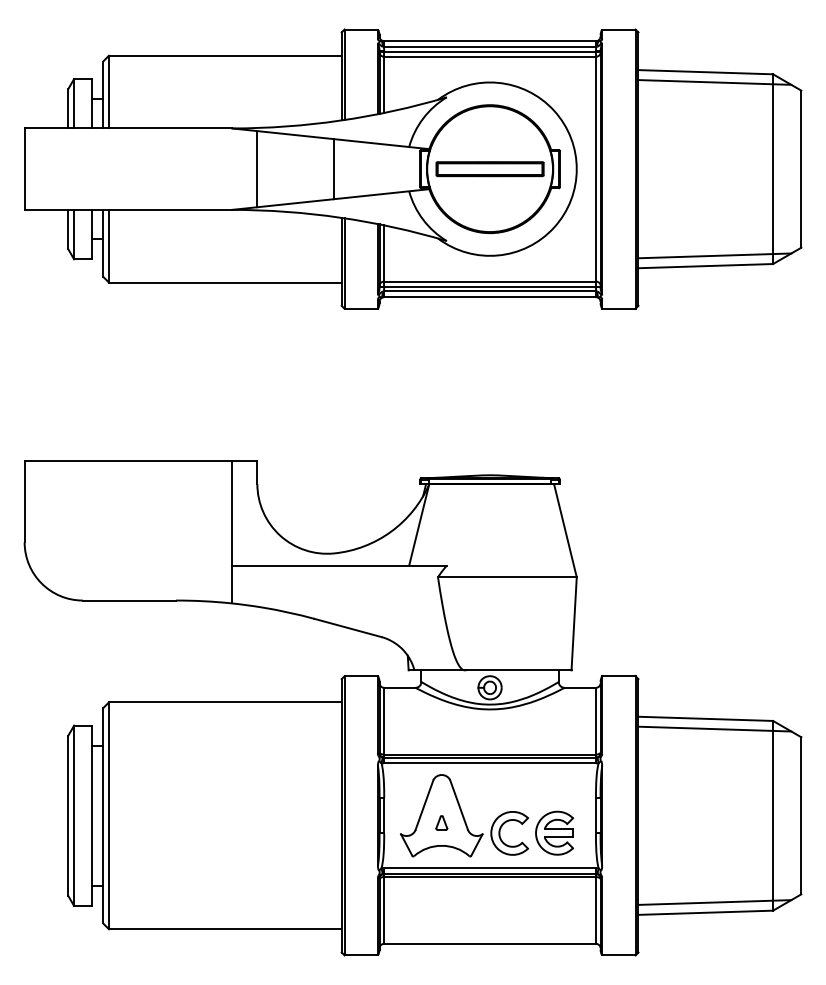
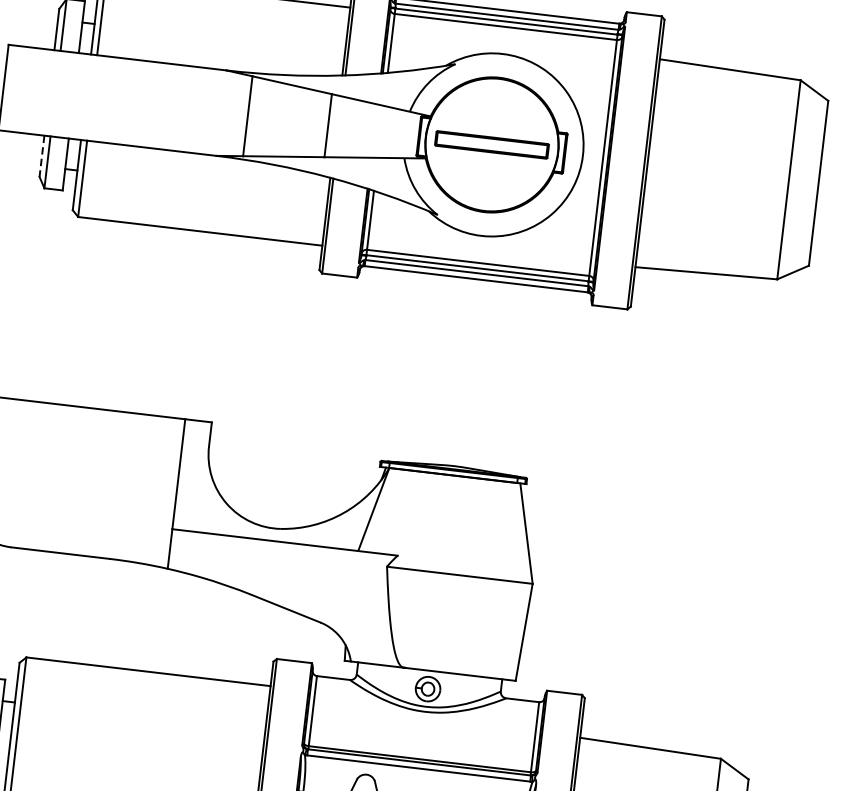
line: (714, 82) -> (738, 81), removed
line: (68, 229) -> (42, 156), solid -> dashed
line: (714, 255) -> (716, 263), removed
line: (714, 728) -> (658, 759), removed

